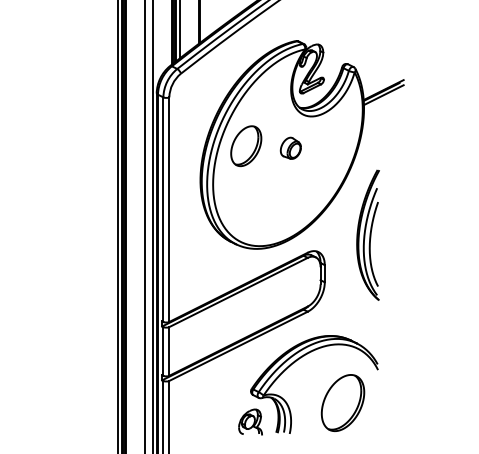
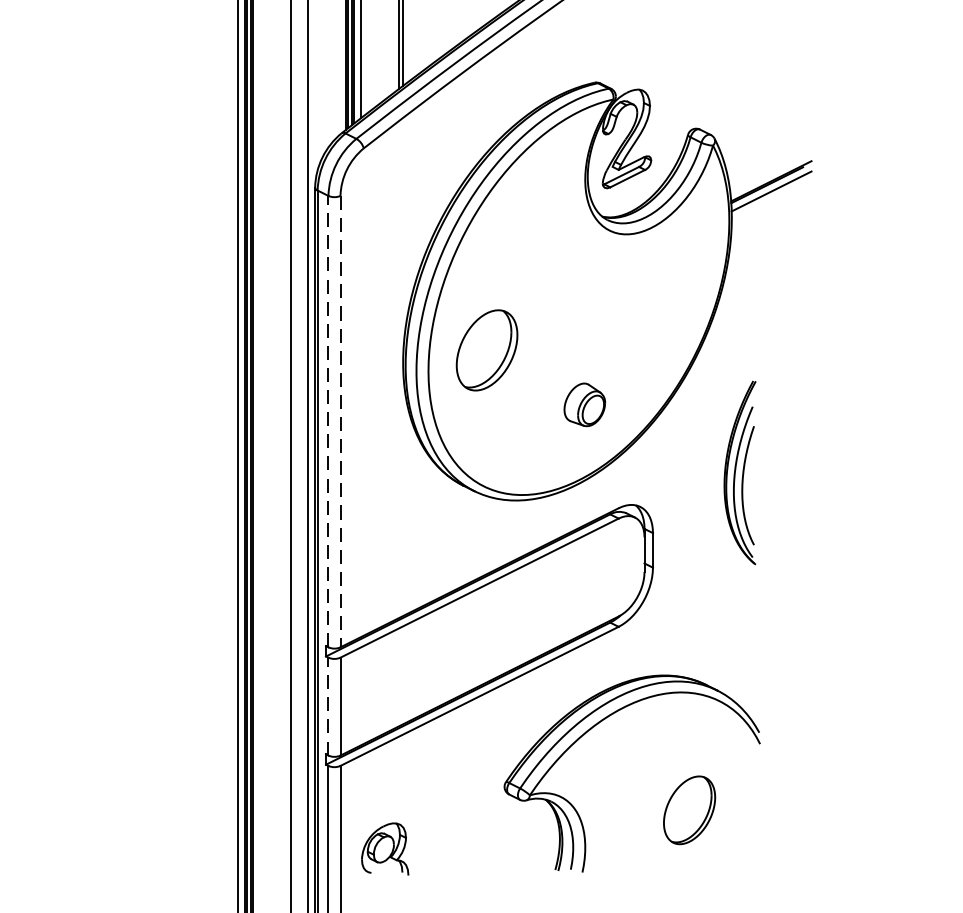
part: (246, 146) -> (487, 350), moved
part: (290, 147) -> (584, 403), moved
line: (163, 209) -> (328, 421), solid -> dashed
line: (169, 210) -> (340, 423), solid -> dashed
part: (367, 234) -> (738, 471), size x0.7
line: (163, 350) -> (328, 704), solid -> dashed
part: (342, 402) -> (688, 809), size x0.6
part: (250, 421) -> (385, 847), moved

